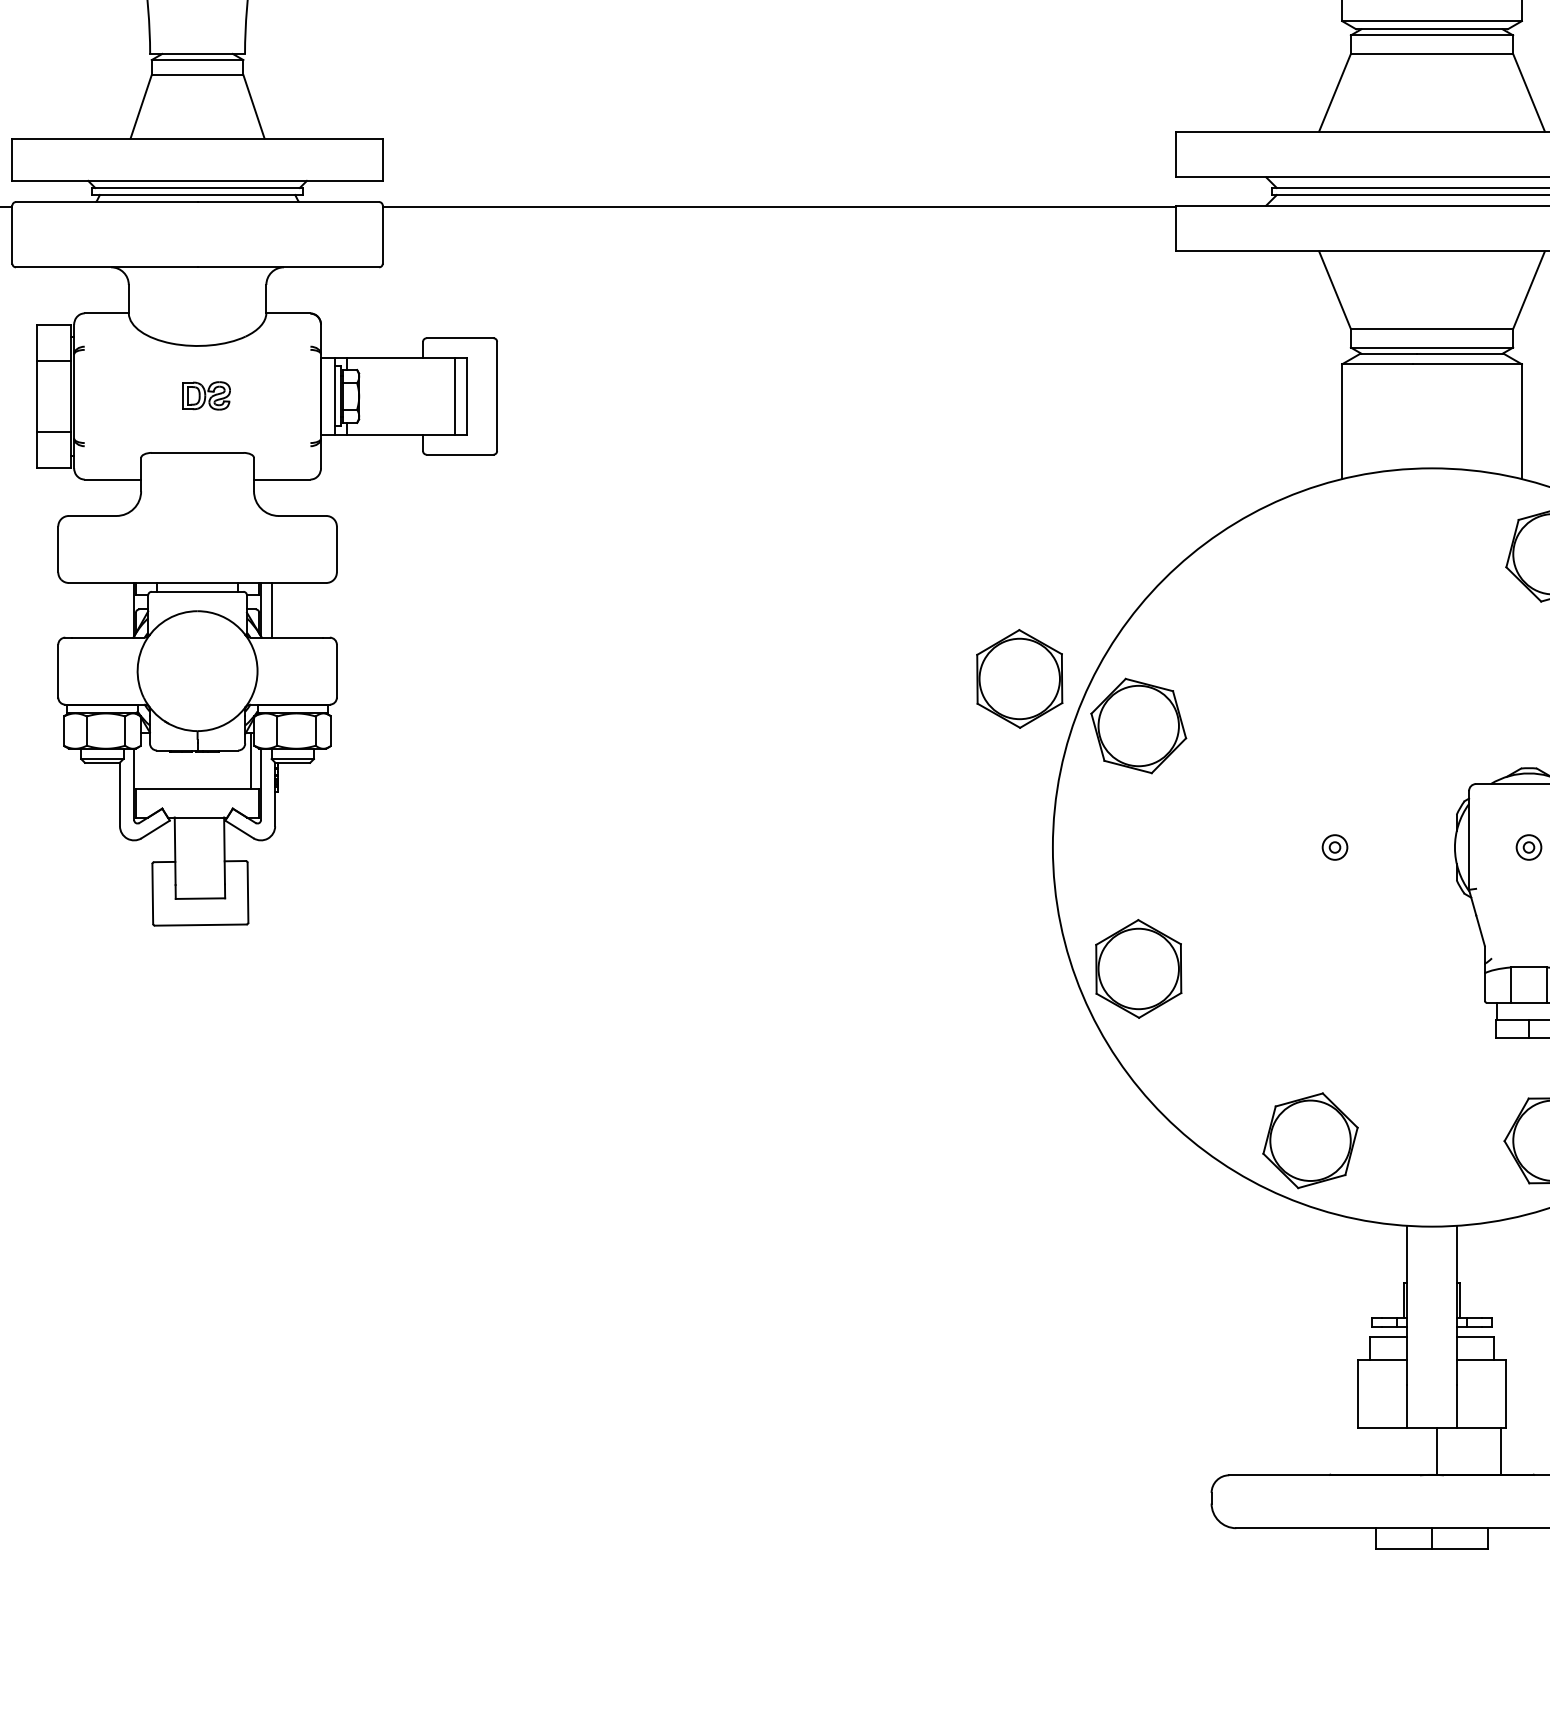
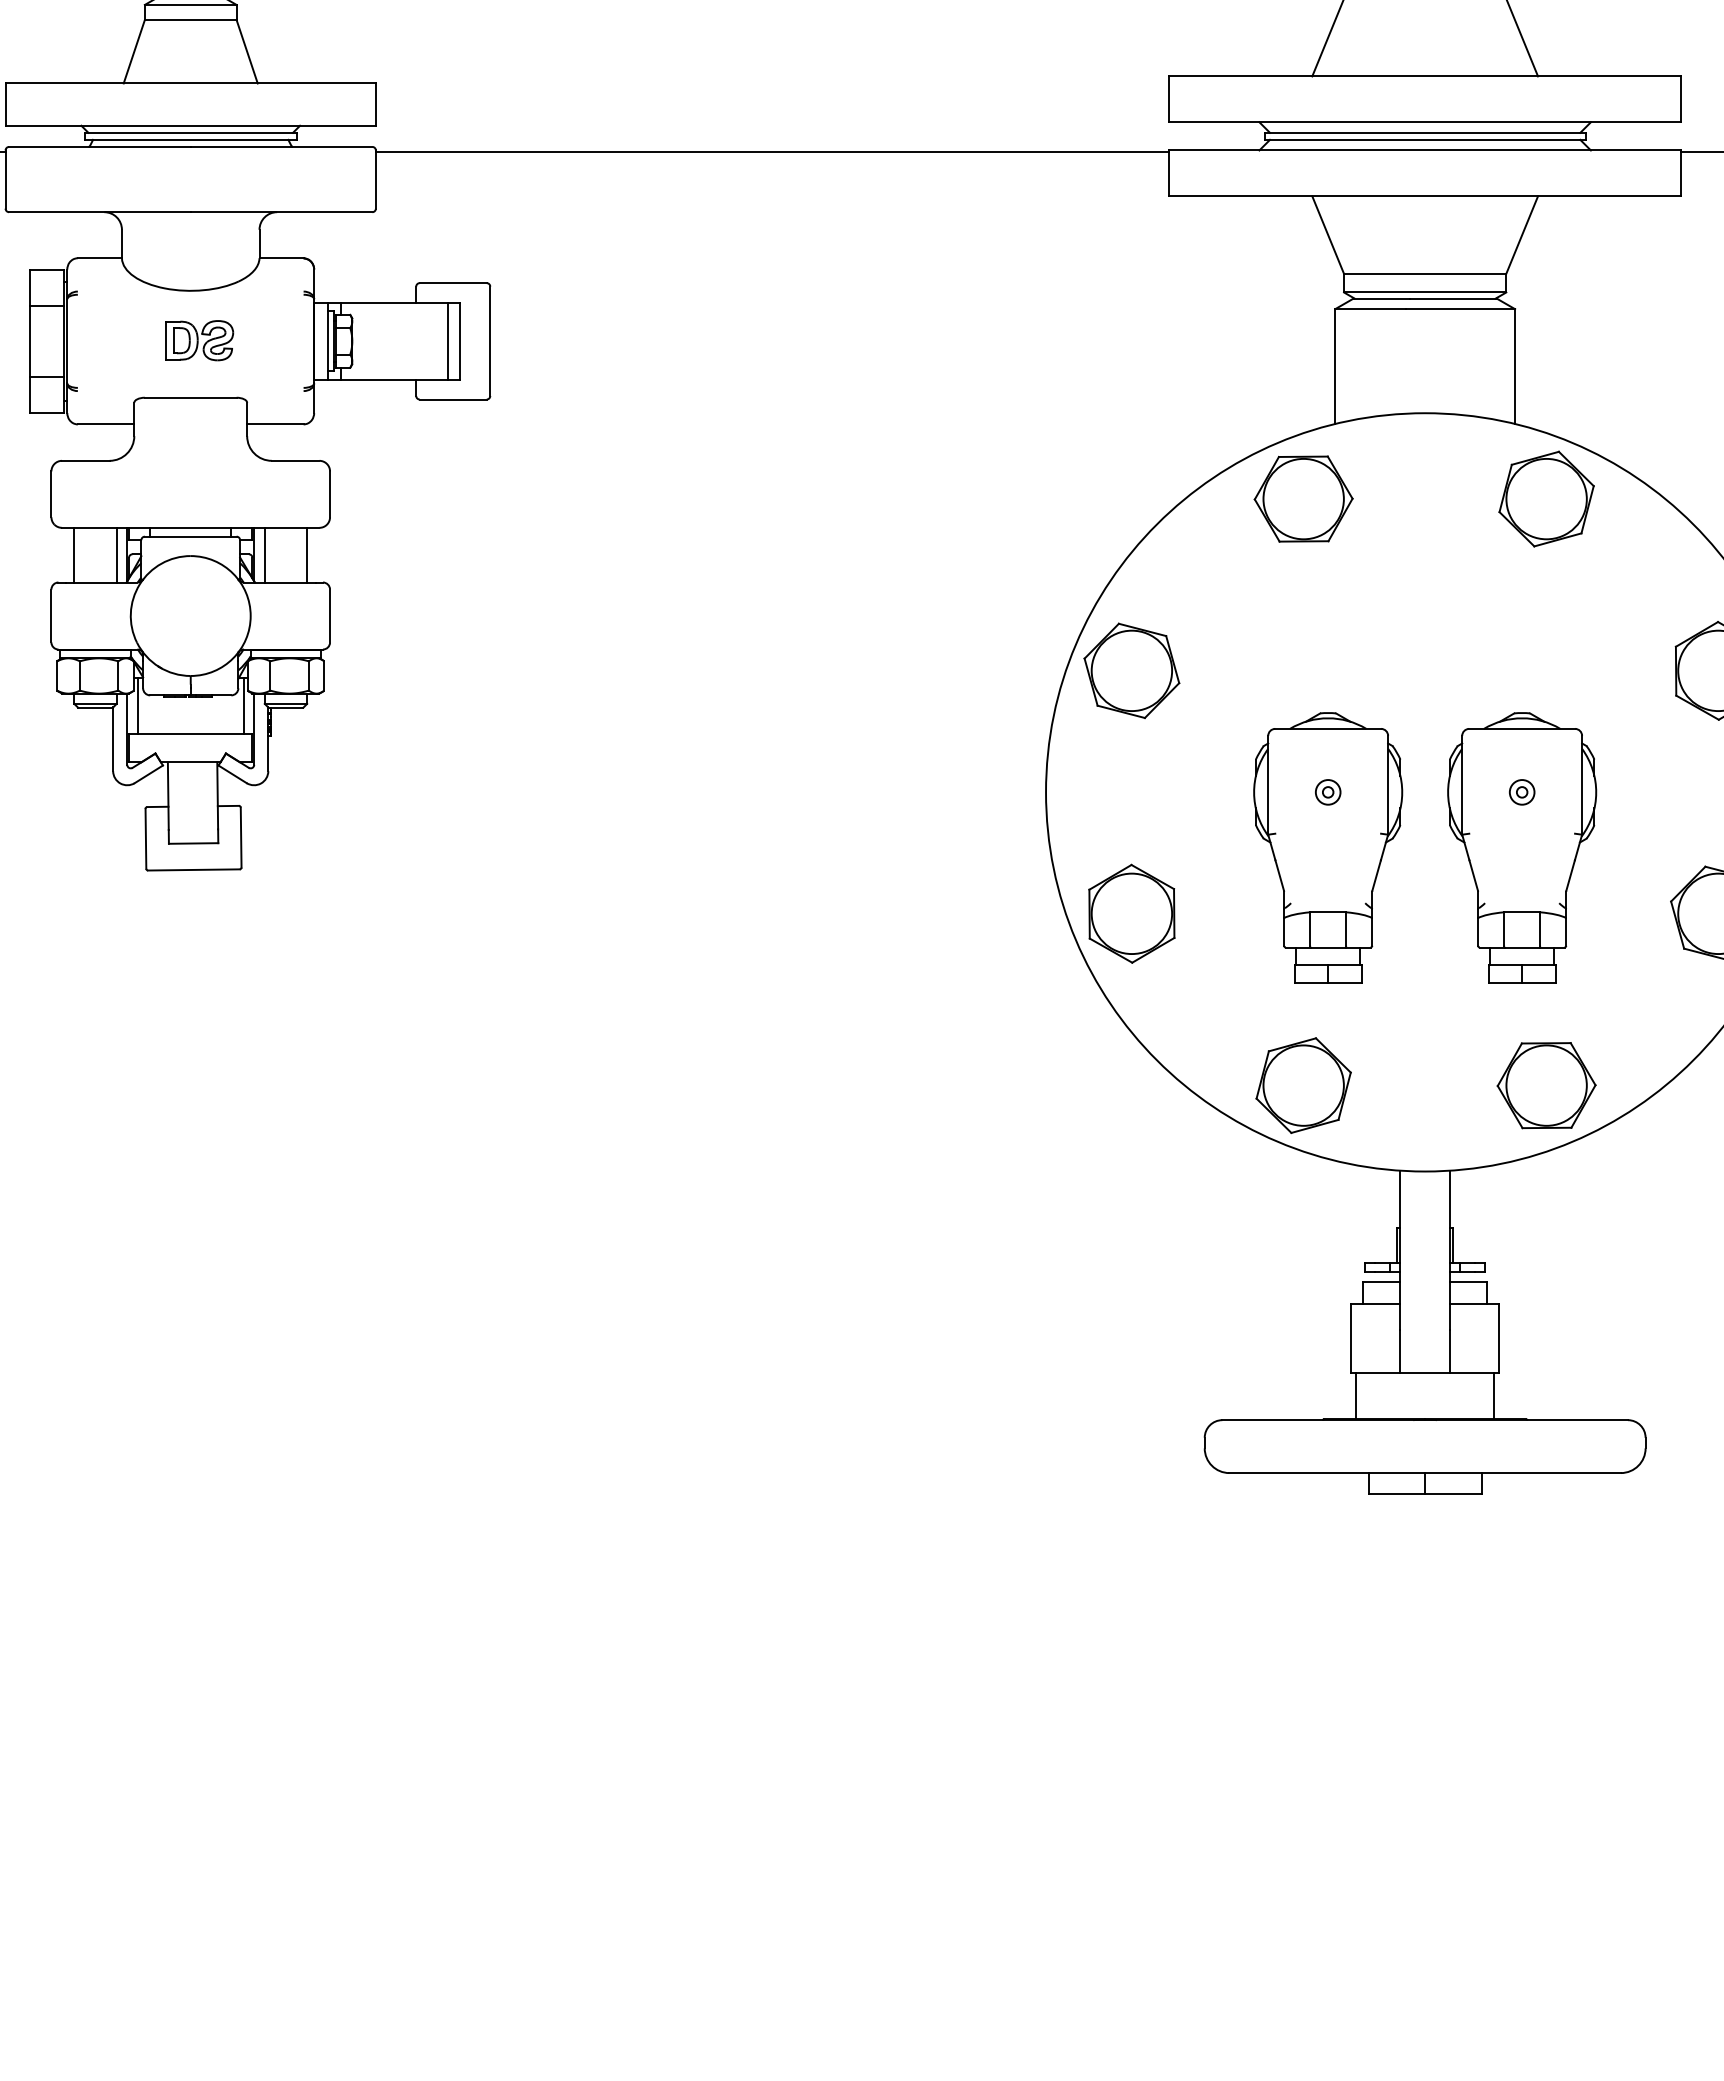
part: (206, 395) -> (199, 340), size x1.43
part: (1310, 553) -> (1303, 498), added
line: (81, 609) -> (74, 554), added
line: (123, 609) -> (116, 554), added
line: (314, 609) -> (307, 554), added
part: (1019, 678) -> (1012, 623), removed
line: (144, 760) -> (137, 705), added
part: (1335, 902) -> (1328, 847), added
line: (1437, 1450) -> (1356, 1395), moved

